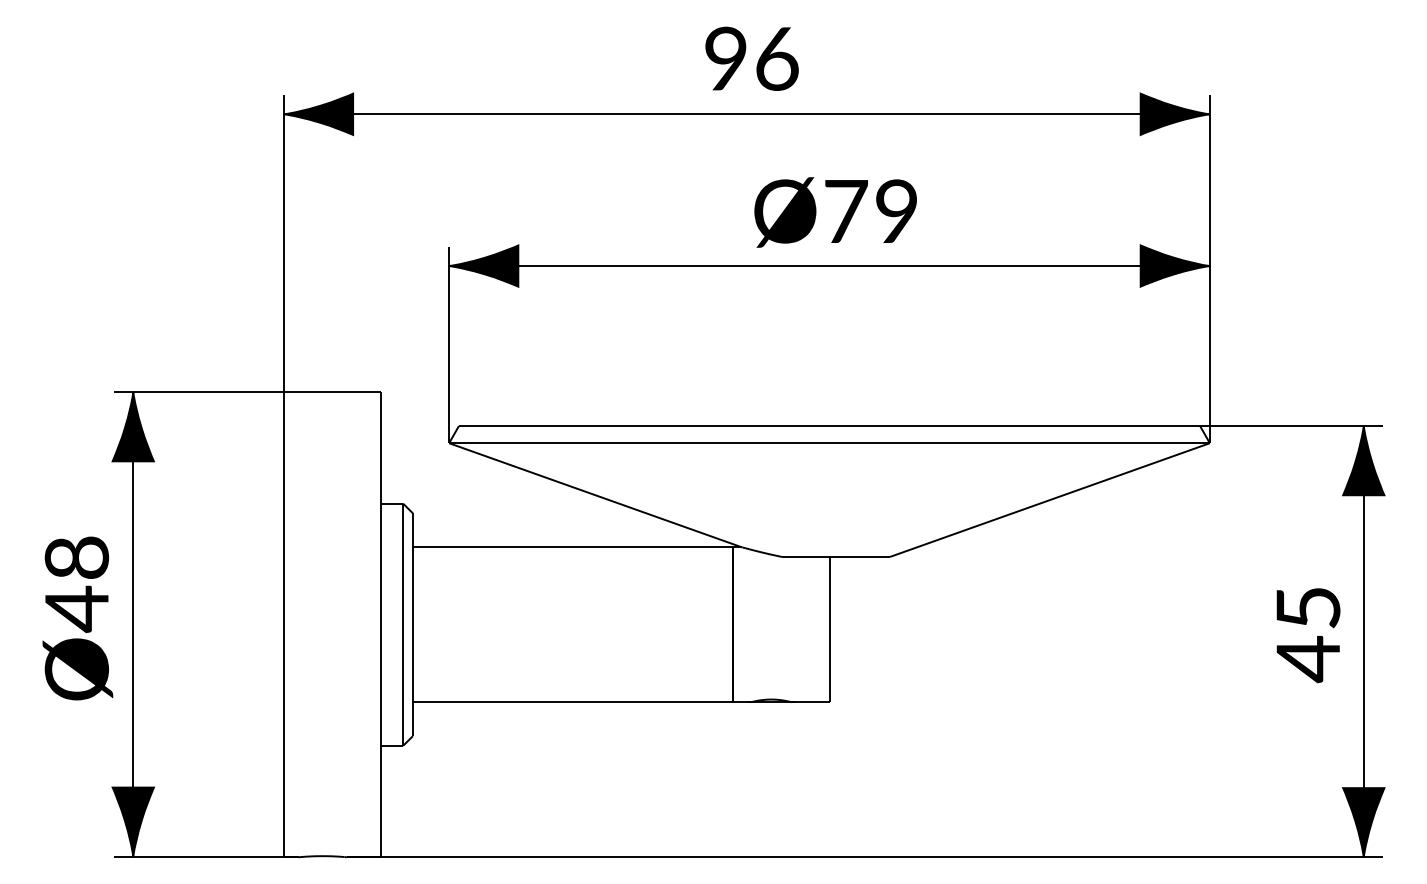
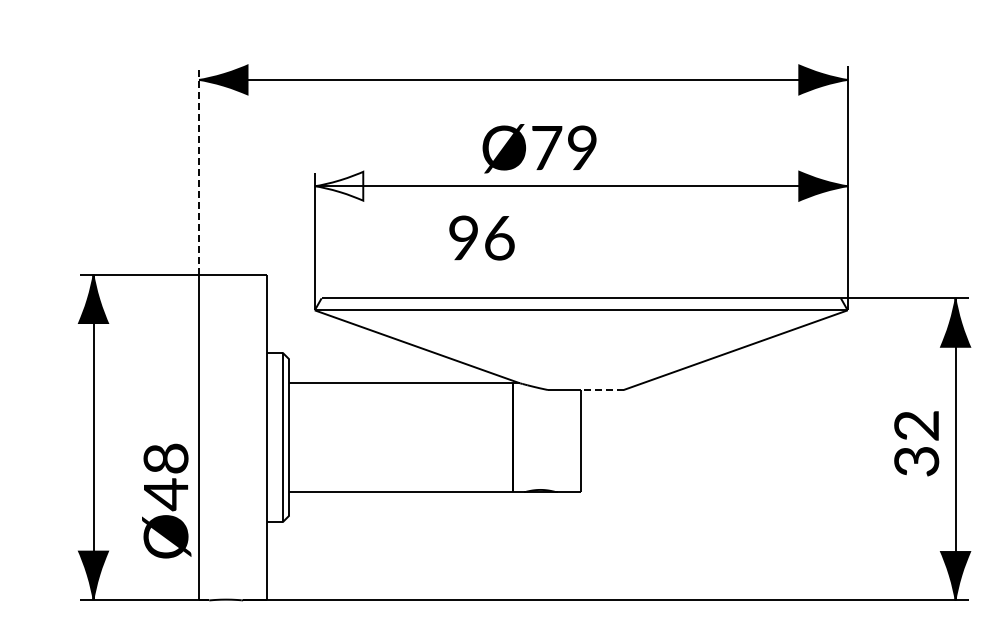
text: (751, 58) -> (481, 237), moved
text: (835, 212) -> (539, 148), moved
line: (284, 242) -> (199, 169), solid -> dashed
fill: (482, 265) -> (338, 185), removed
line: (858, 557) -> (601, 390), solid -> dashed
text: (77, 617) -> (166, 500), moved
text: (1308, 634) -> (916, 444), 45 -> 32

